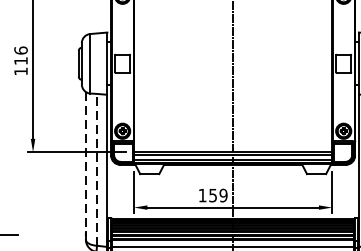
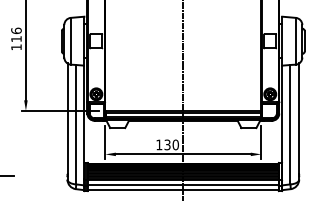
line: (85, 163) -> (67, 119), dashed -> solid
line: (97, 169) -> (76, 124), dashed -> solid
text: (218, 195) -> (171, 144), 159 -> 130

